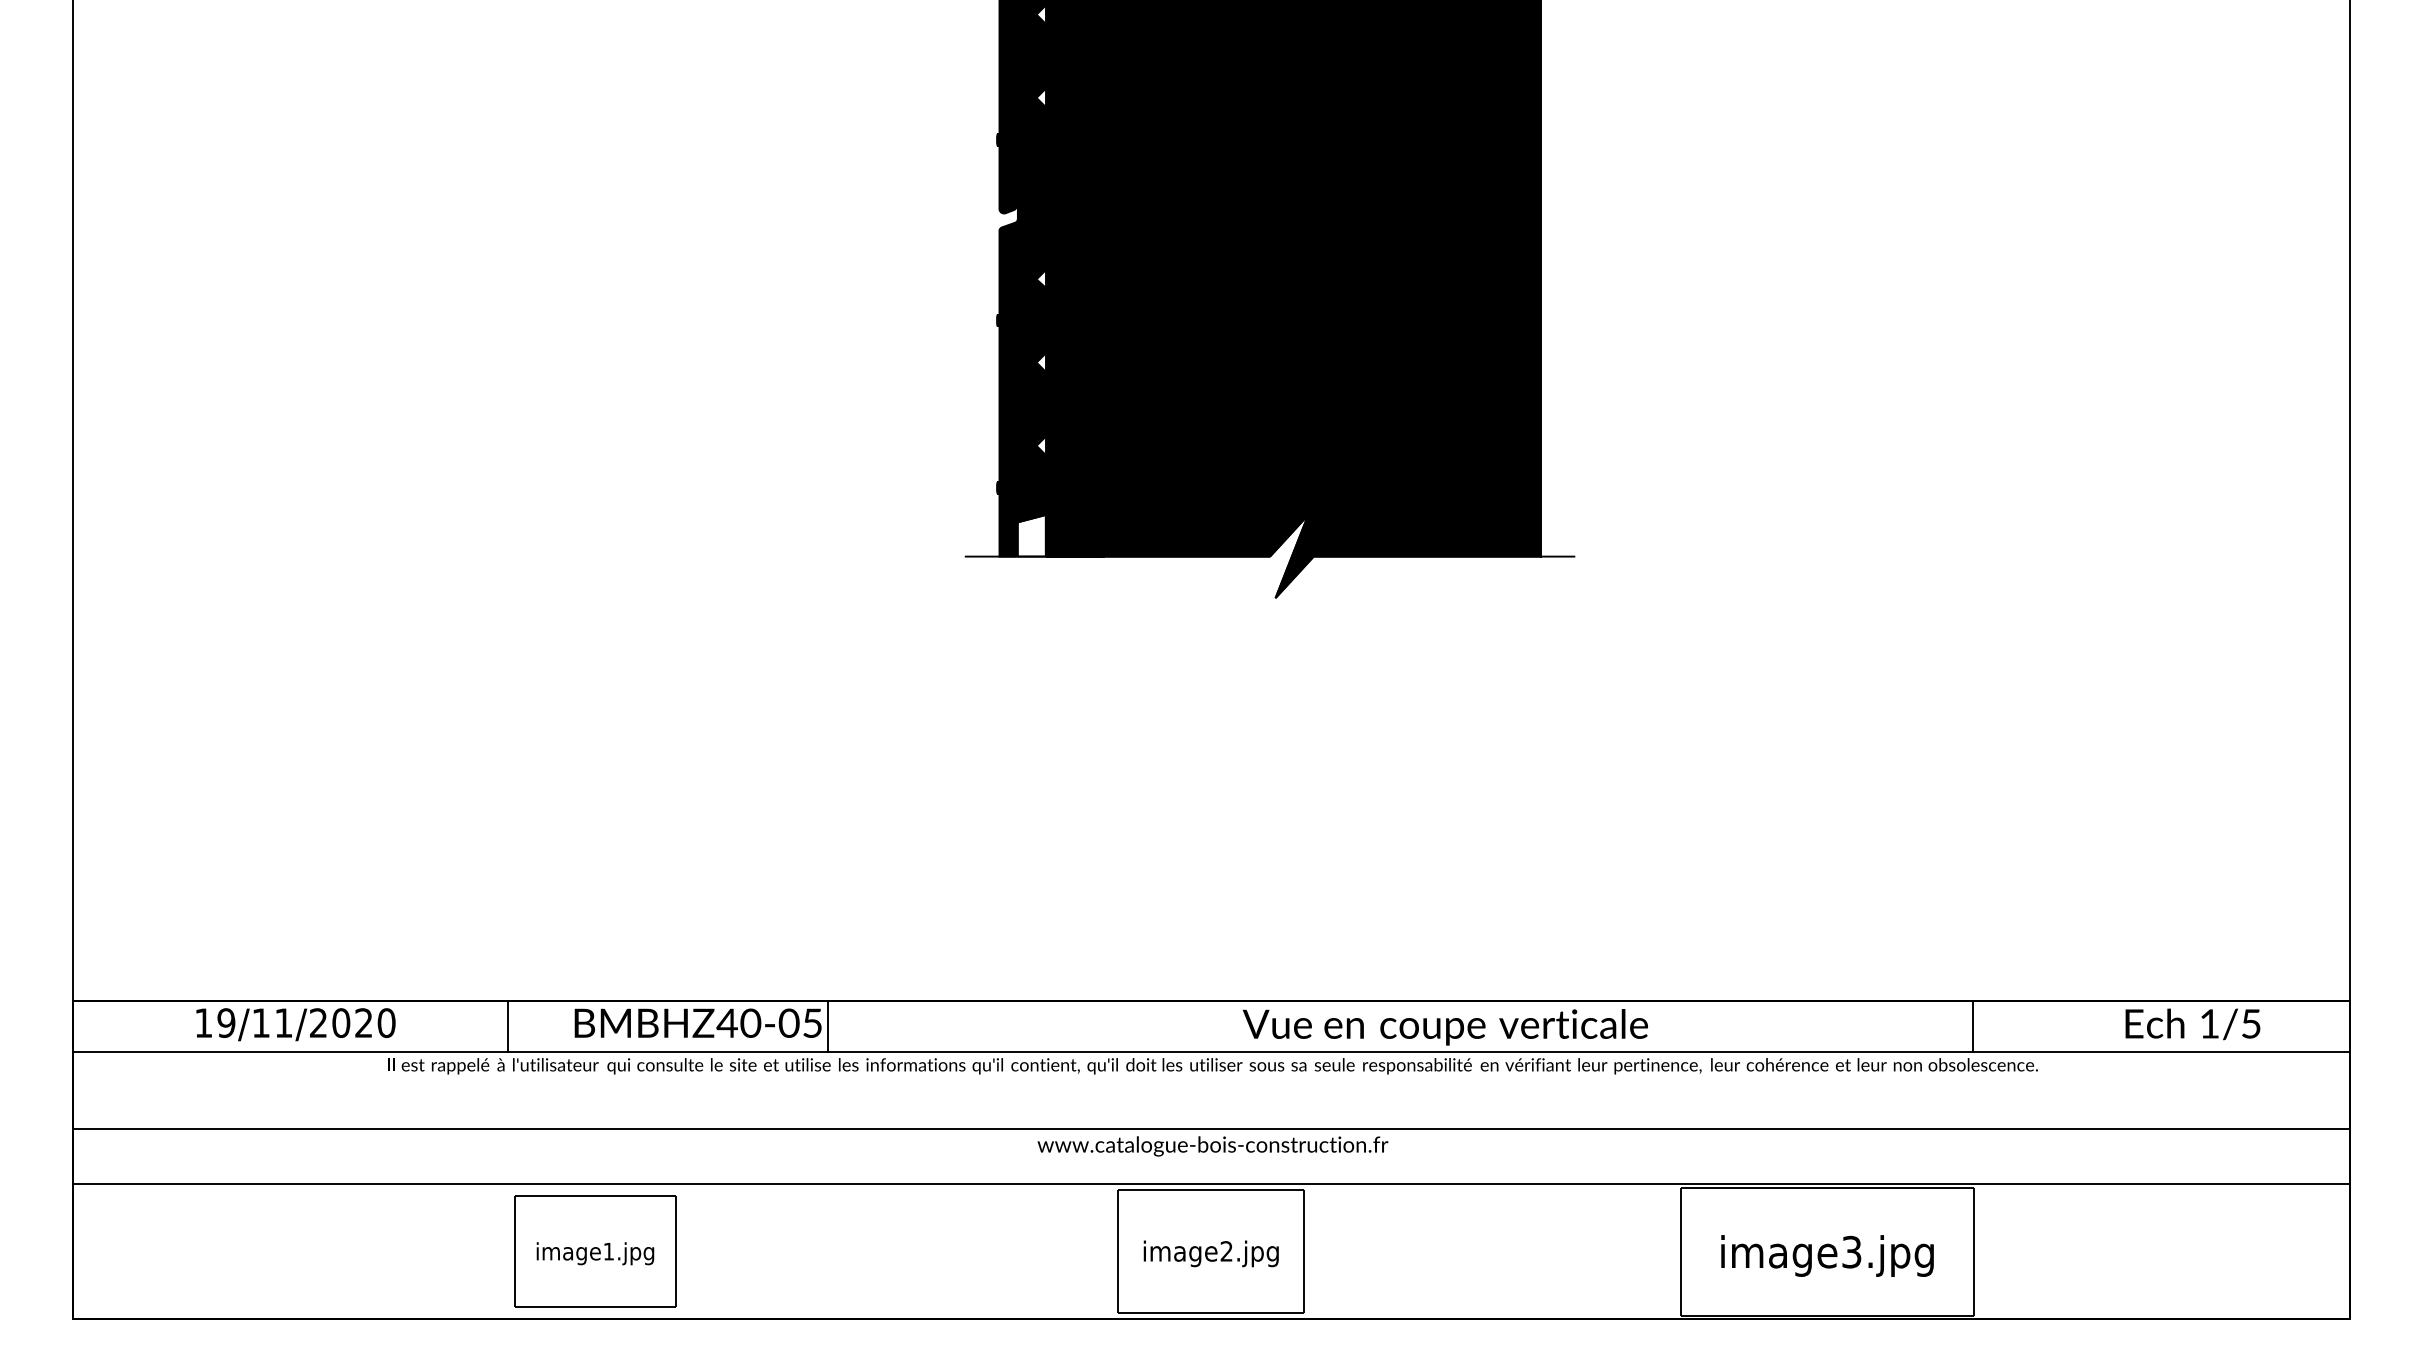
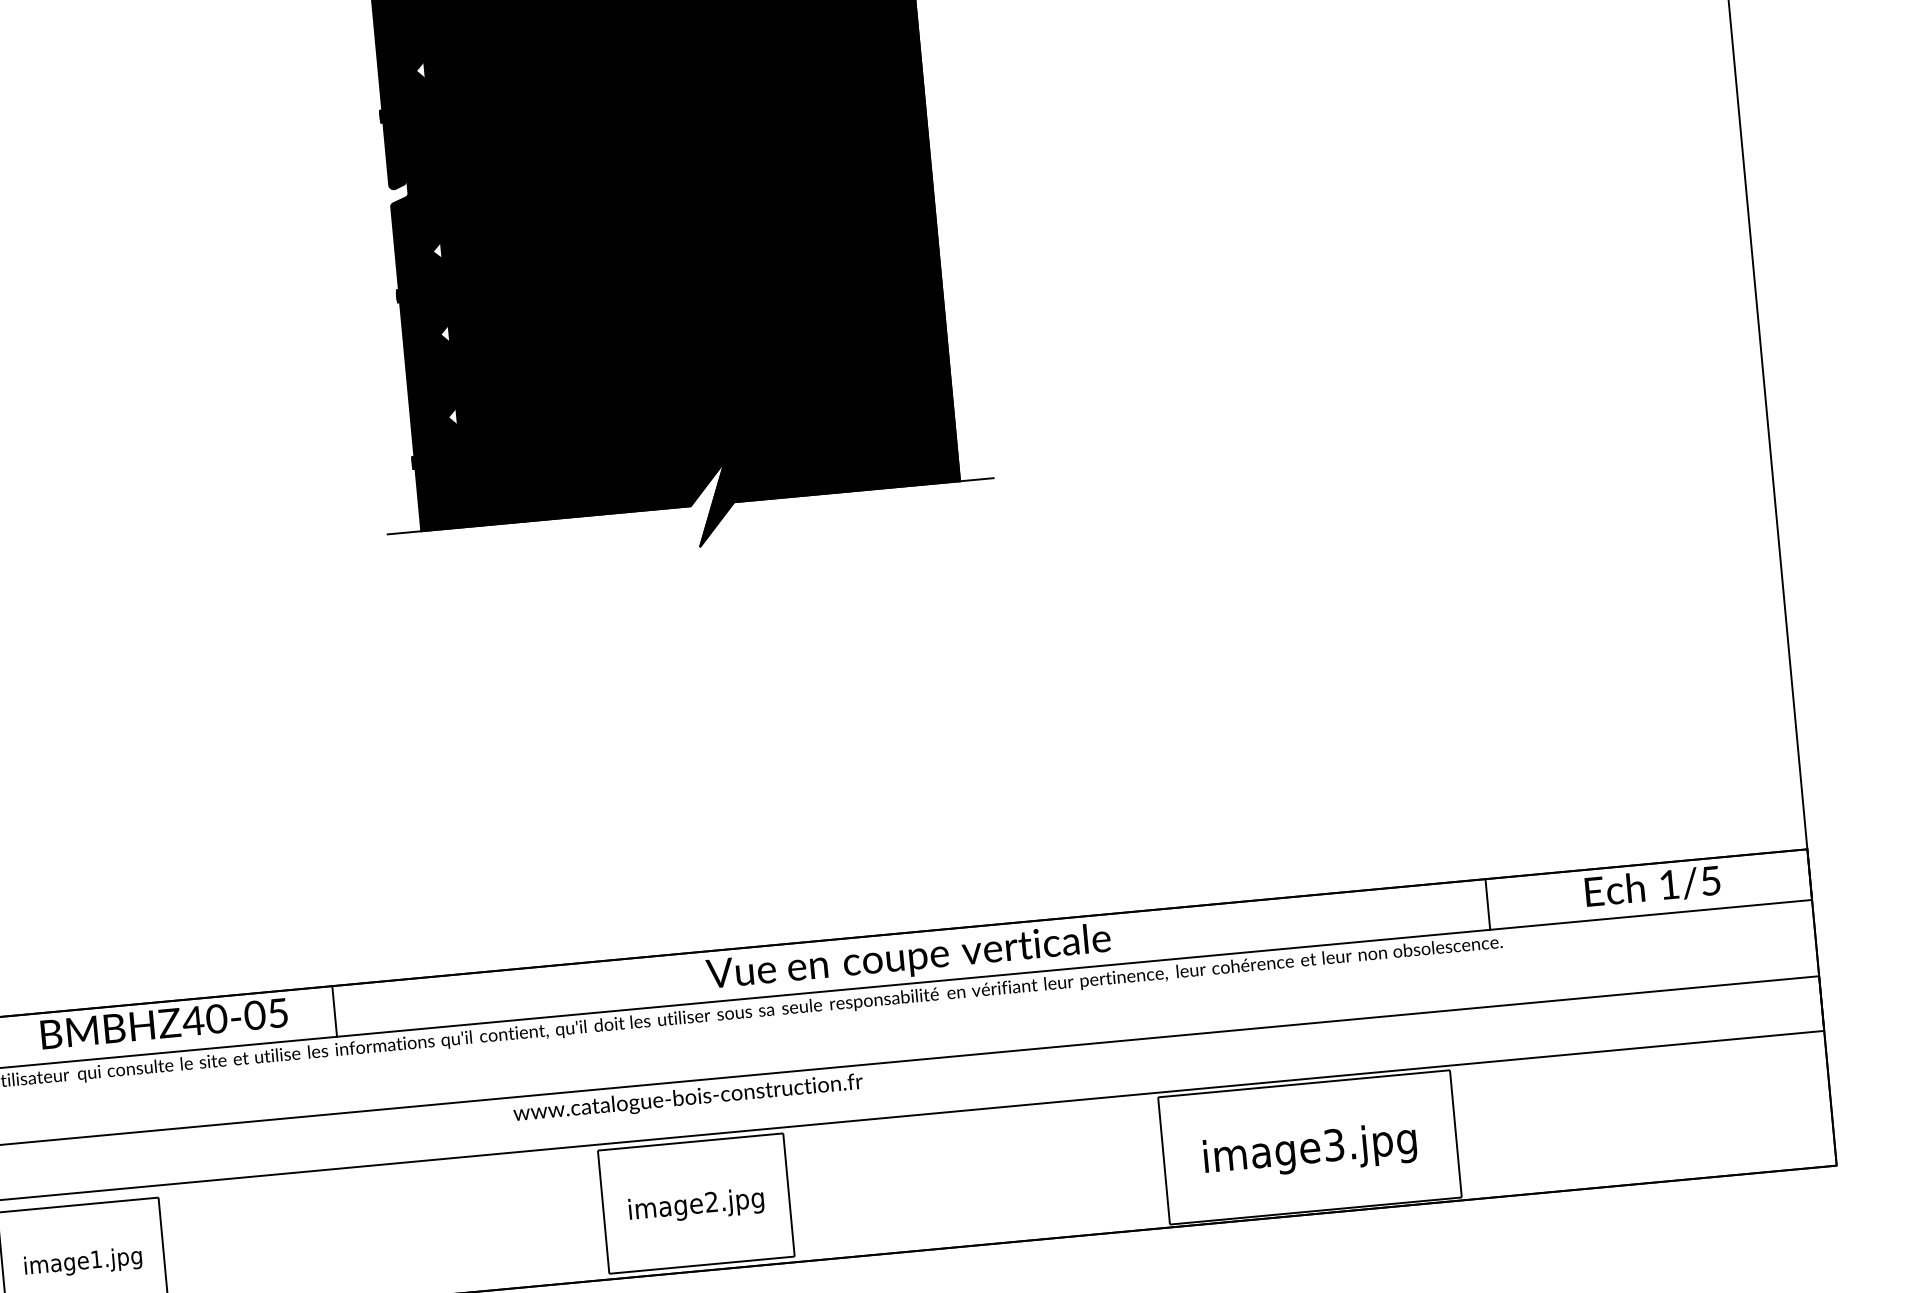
fill: (1031, 535) -> (451, 507), added
line: (827, 1026) -> (334, 1011), moved
line: (1973, 1026) -> (1488, 904), moved

